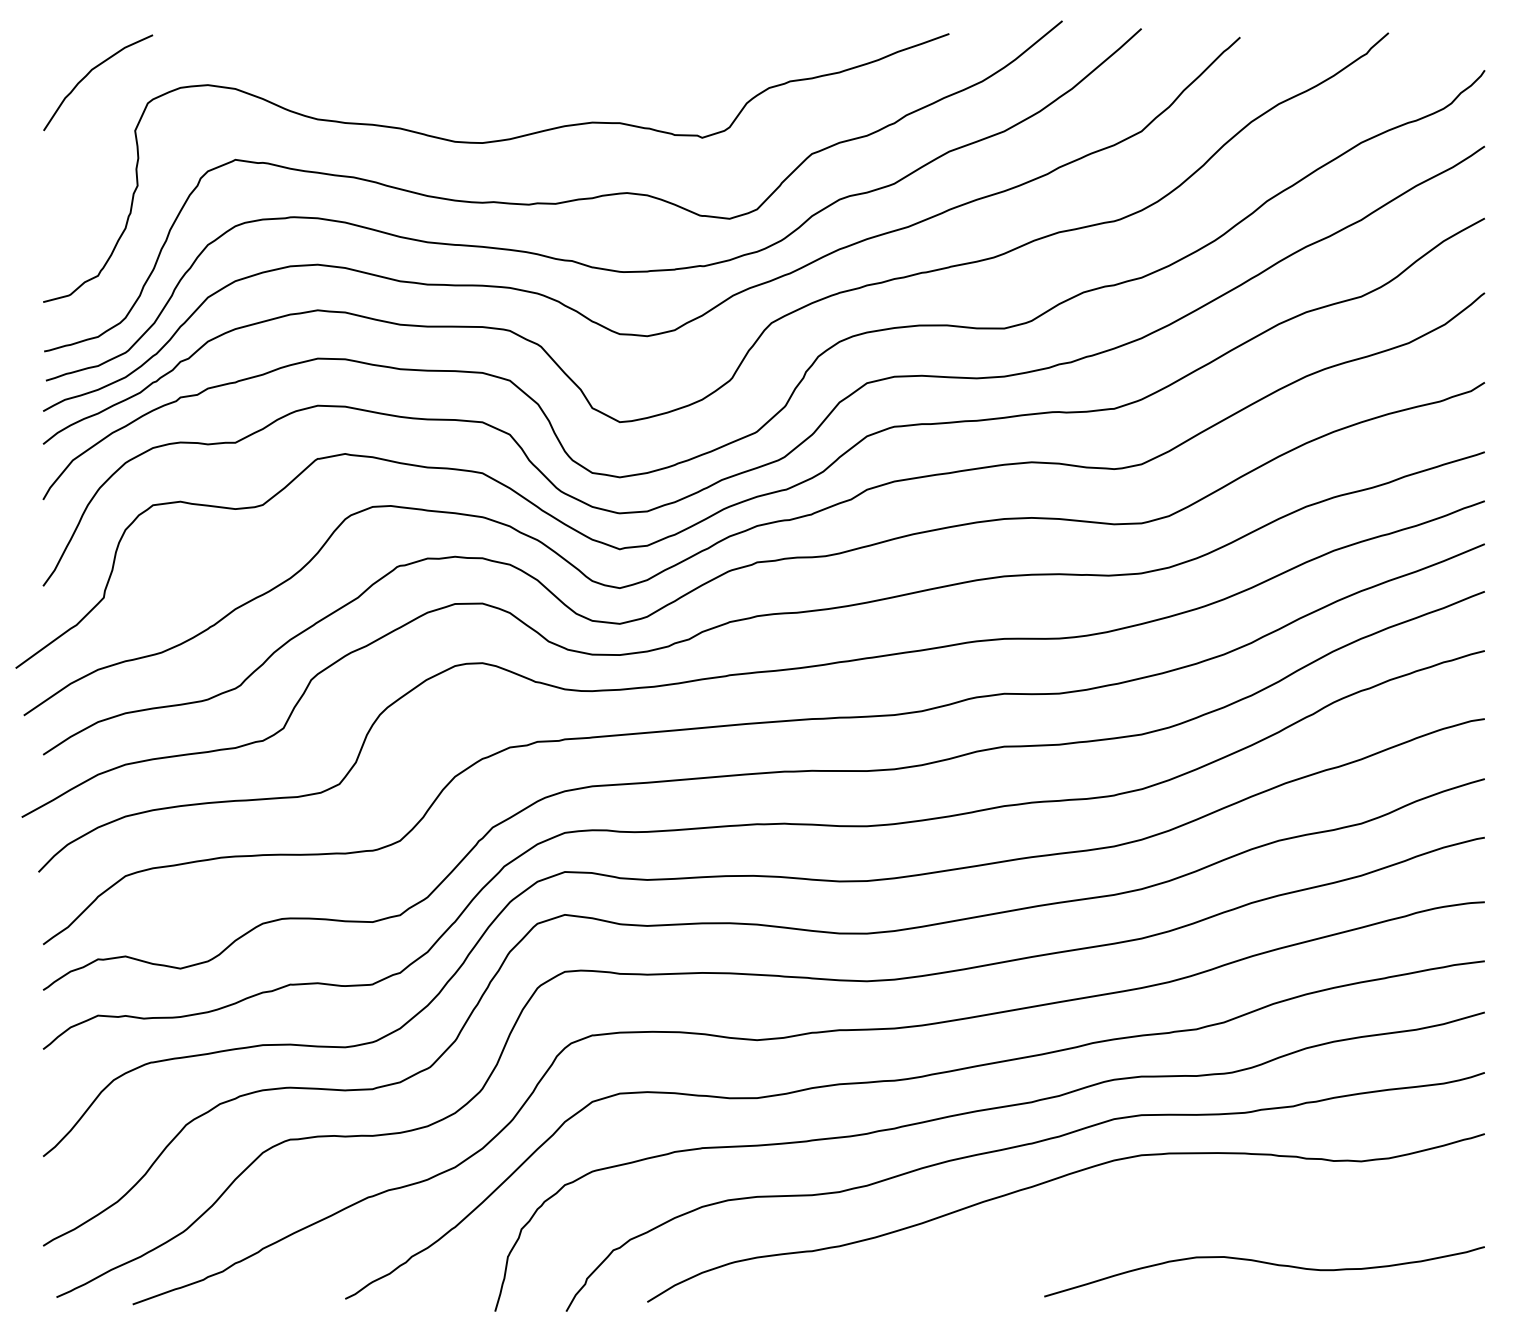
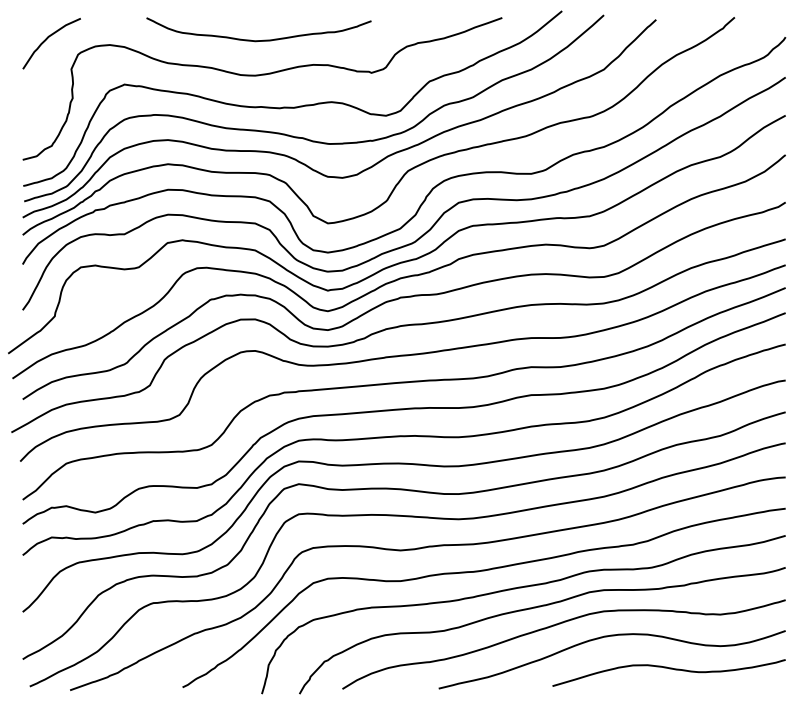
curve: (488, 76) -> (258, 40), added
curve: (1148, 1204) -> (607, 637), added

